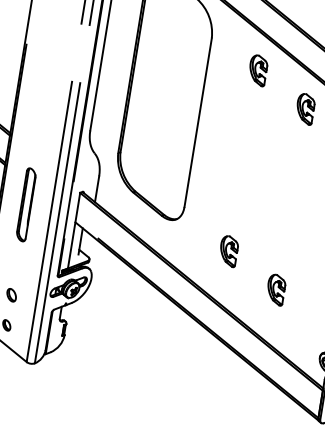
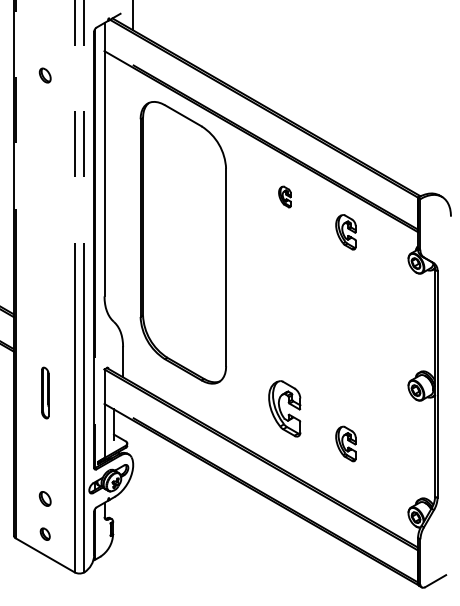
part: (257, 70) -> (284, 196), size x0.6
part: (26, 204) -> (45, 392), size x0.6
part: (228, 251) -> (284, 408), size x1.6

